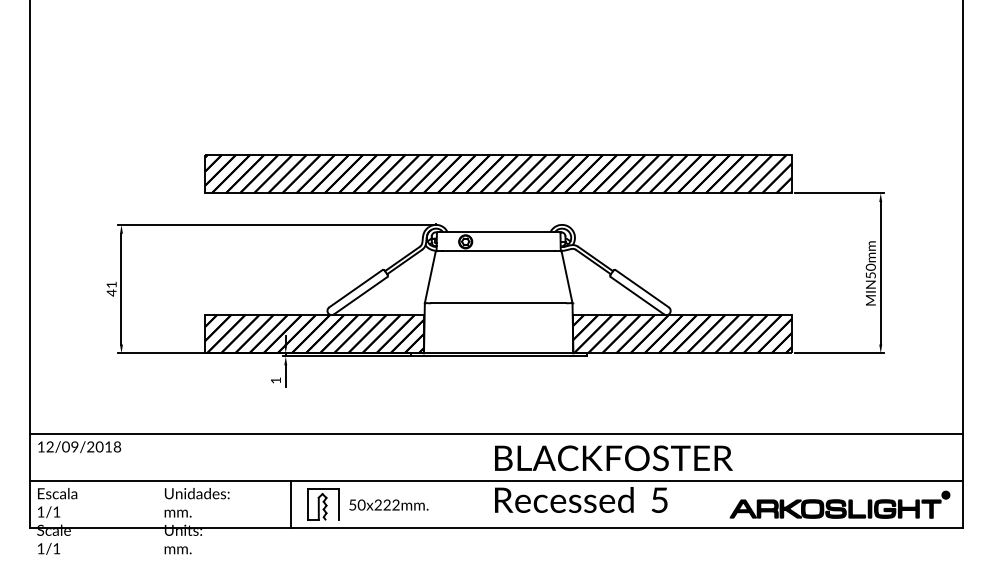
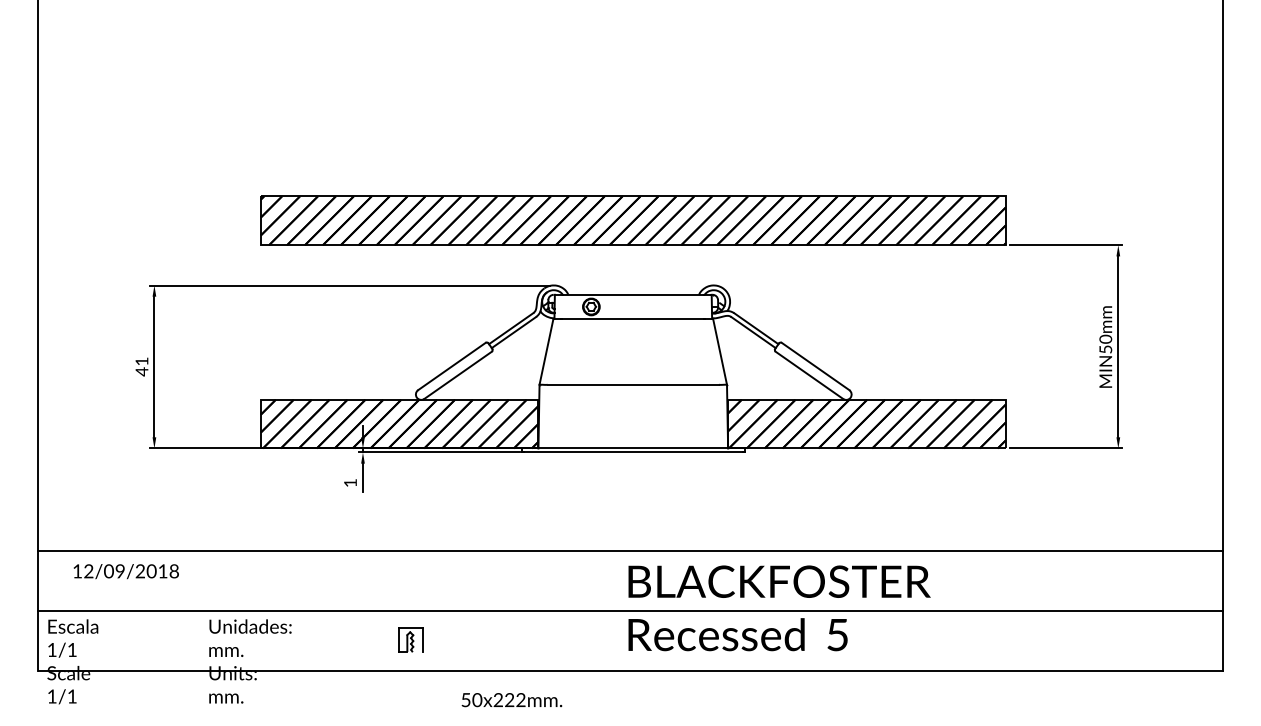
text: (79, 447) -> (125, 571), moved
part: (323, 503) -> (410, 639), size x0.6
line: (290, 504) -> (369, 640), removed
part: (839, 504) -> (1066, 640), removed
text: (388, 505) -> (511, 700), moved

